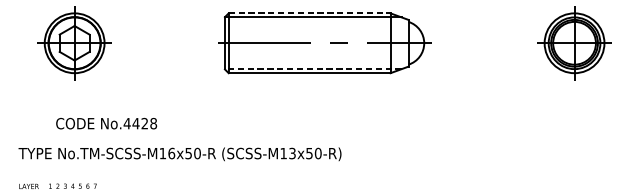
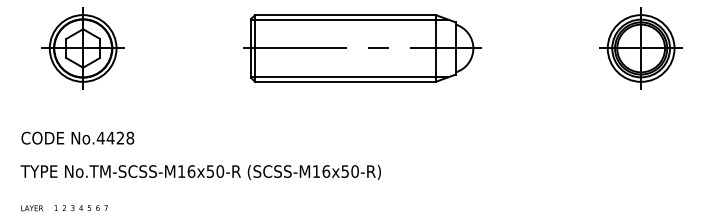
line: (309, 13) -> (345, 15), dashed -> solid
line: (313, 69) -> (349, 77), dashed -> solid
text: (106, 123) -> (77, 137), moved
text: (292, 153) -> (326, 171), (SCSS-M13x50-R) -> (SCSS-M16x50-R)

